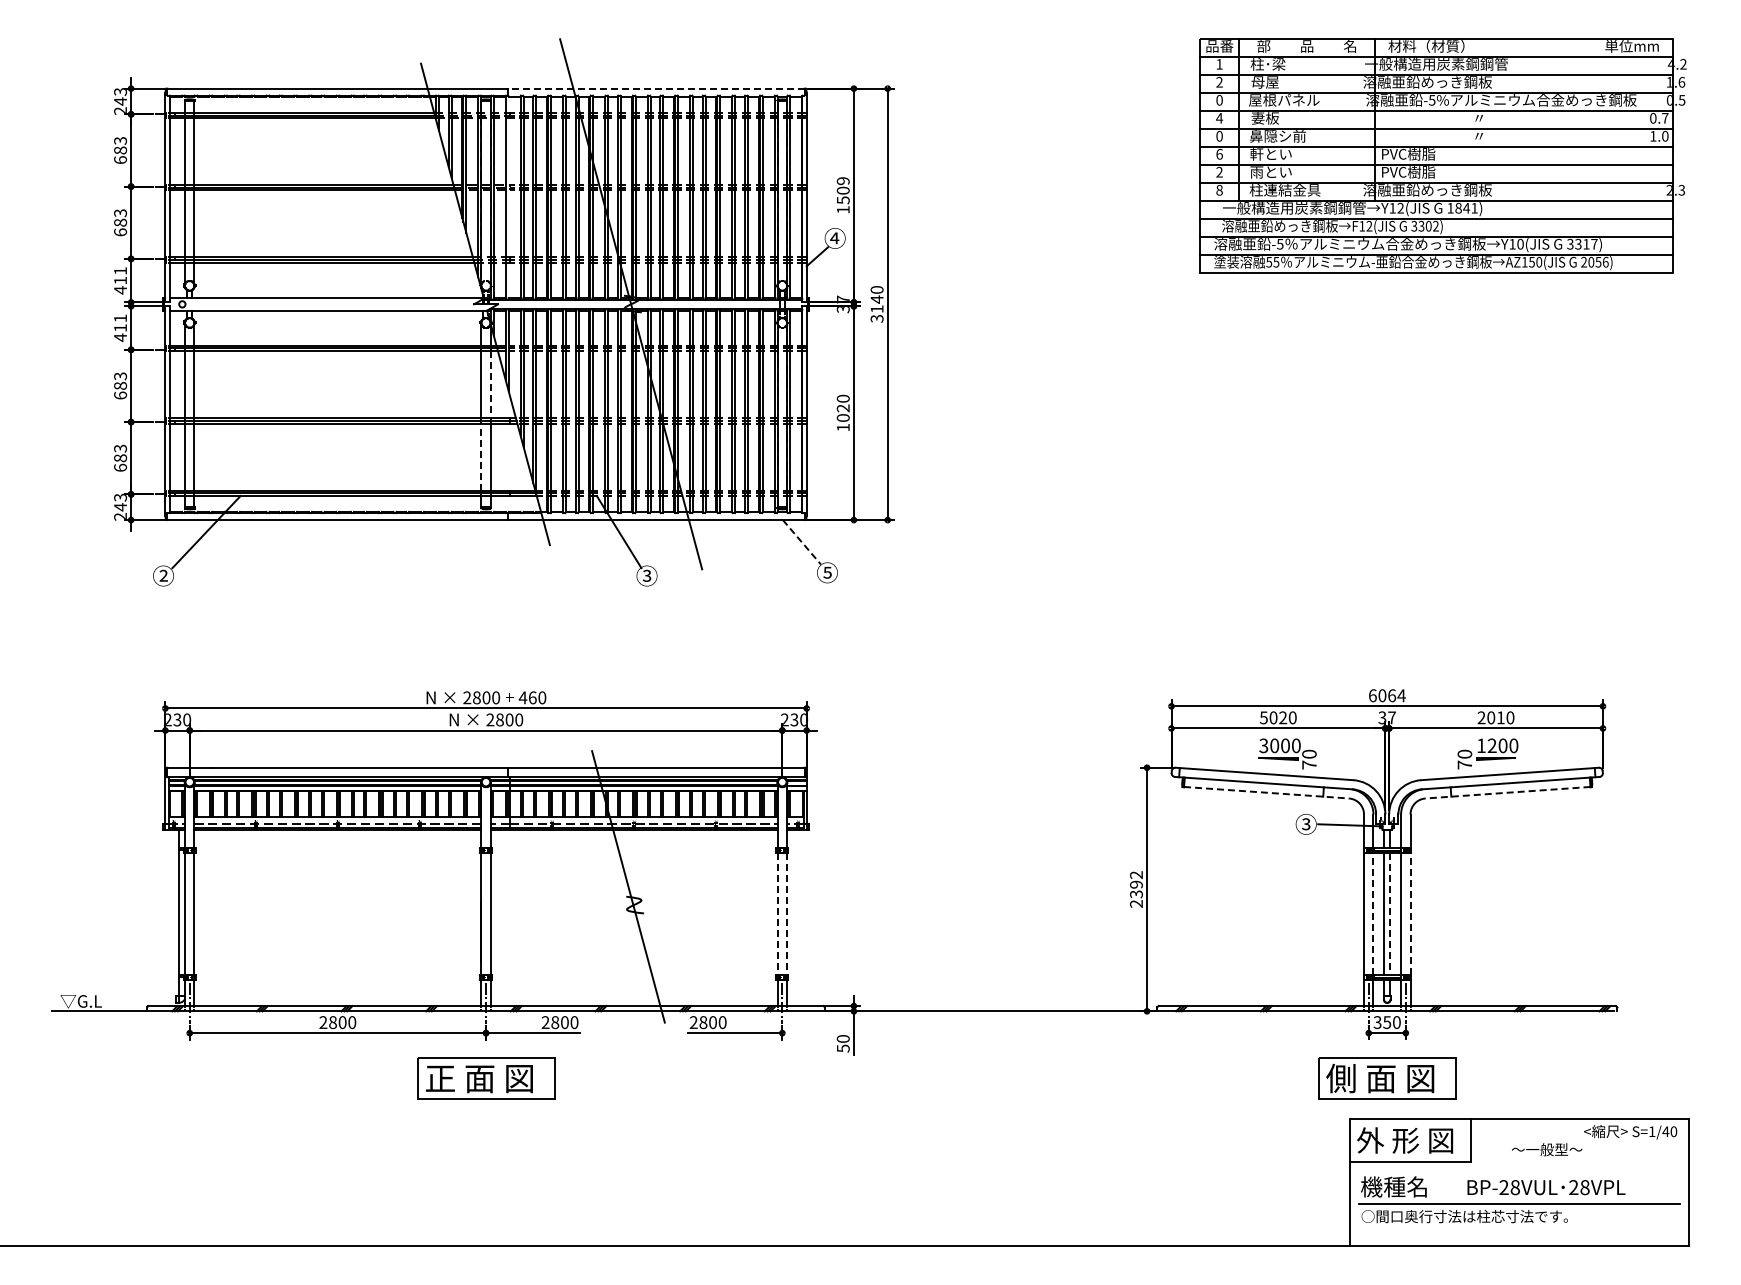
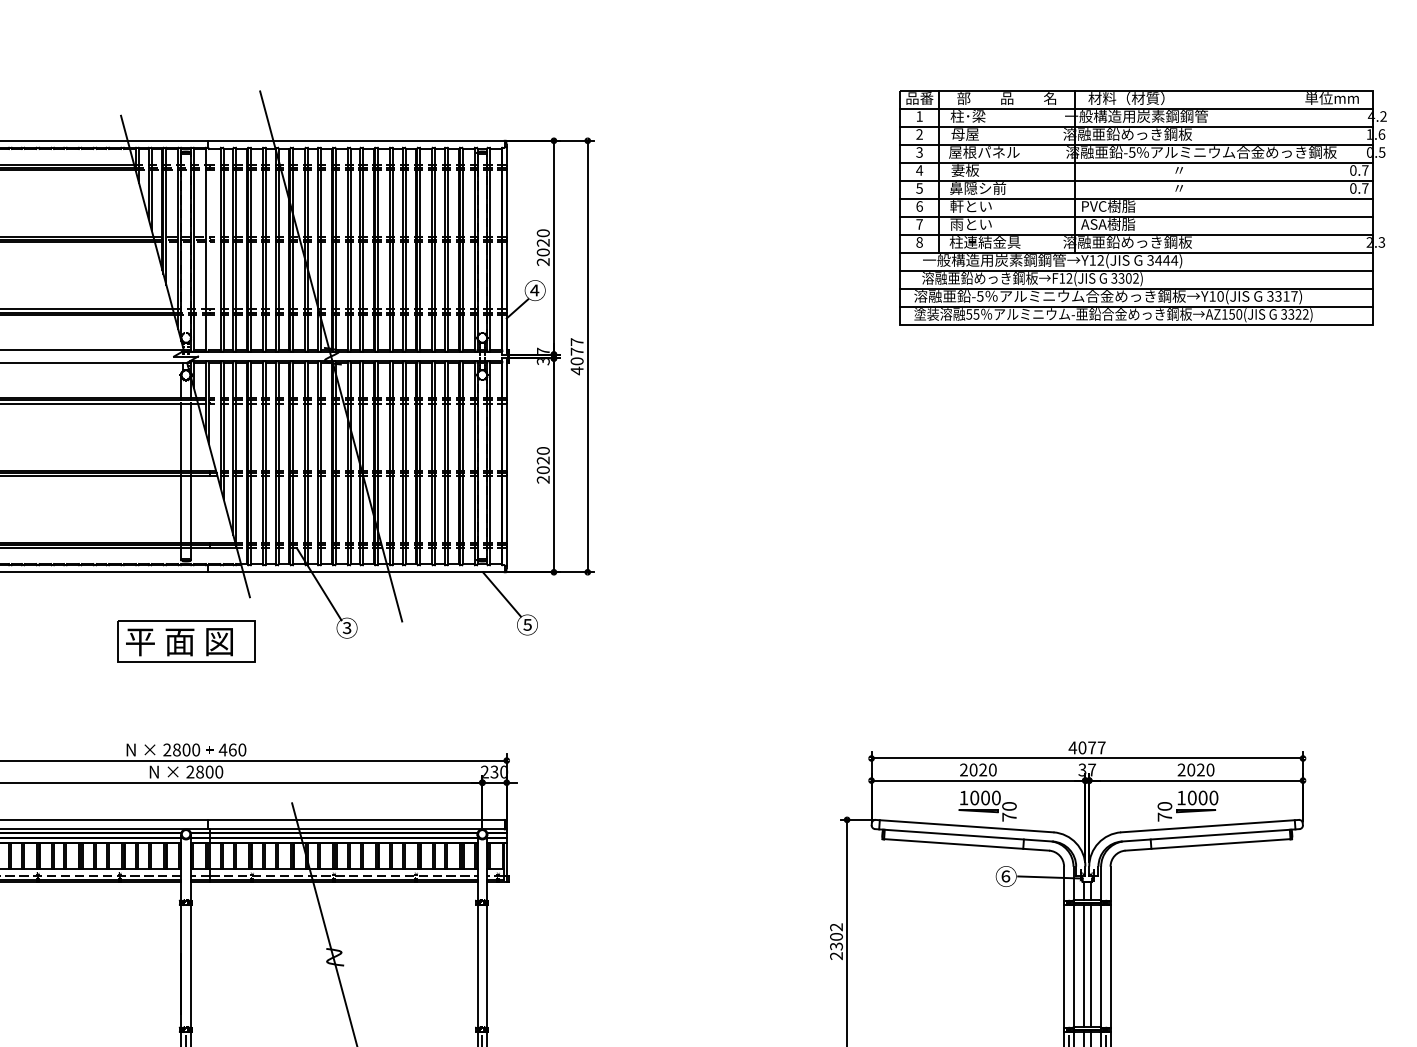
line: (656, 88) -> (356, 140), dashed -> solid
text: (1219, 100) -> (919, 152), 0 -> 3
text: (1219, 135) -> (919, 187), 0 -> 5
text: (1659, 135) -> (1359, 187), 1.0 -> 0.7
text: (1219, 171) -> (919, 223), 2 -> 7
text: (1408, 172) -> (1108, 224), PVC樹脂 -> ASA樹脂
text: (842, 195) -> (542, 247), 1509 -> 2020
text: (1462, 207) -> (1162, 259), 1841) -> 3444)
text: (1594, 261) -> (1294, 313), 2056) -> 3322)
text: (876, 304) -> (576, 356), 3140 -> 4077
line: (490, 384) -> (190, 436), dashed -> solid
text: (842, 427) -> (542, 479), 1020 -> 2020
line: (481, 457) -> (181, 509), dashed -> solid
line: (802, 542) -> (502, 594), dashed -> solid
part: (486, 589) -> (186, 641), added
text: (1386, 695) -> (1086, 747), 6064 -> 4077
text: (1263, 717) -> (963, 769), 5020 -> 2020
text: (1500, 717) -> (1200, 769), 2010 -> 2020
text: (1263, 745) -> (963, 797), 3000 -> 1000
text: (1491, 745) -> (1191, 797), 1200 -> 1000
line: (1266, 792) -> (966, 844), dashed -> solid
line: (1507, 792) -> (1207, 844), dashed -> solid
text: (1305, 824) -> (1005, 876), ③ -> ⑥
text: (1136, 884) -> (836, 936), 2392 -> 2302
line: (1373, 913) -> (1073, 965), dashed -> solid
line: (1410, 913) -> (1110, 965), dashed -> solid
line: (777, 914) -> (477, 966), dashed -> solid
line: (787, 914) -> (487, 966), dashed -> solid
line: (1390, 914) -> (1090, 966), dashed -> solid

